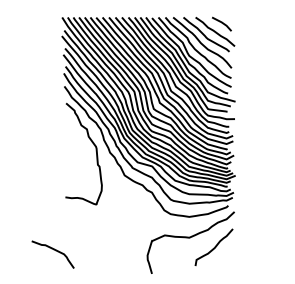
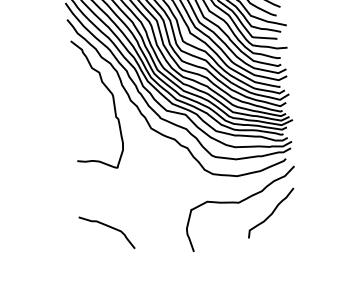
curve: (53, 250) -> (107, 227), moved

